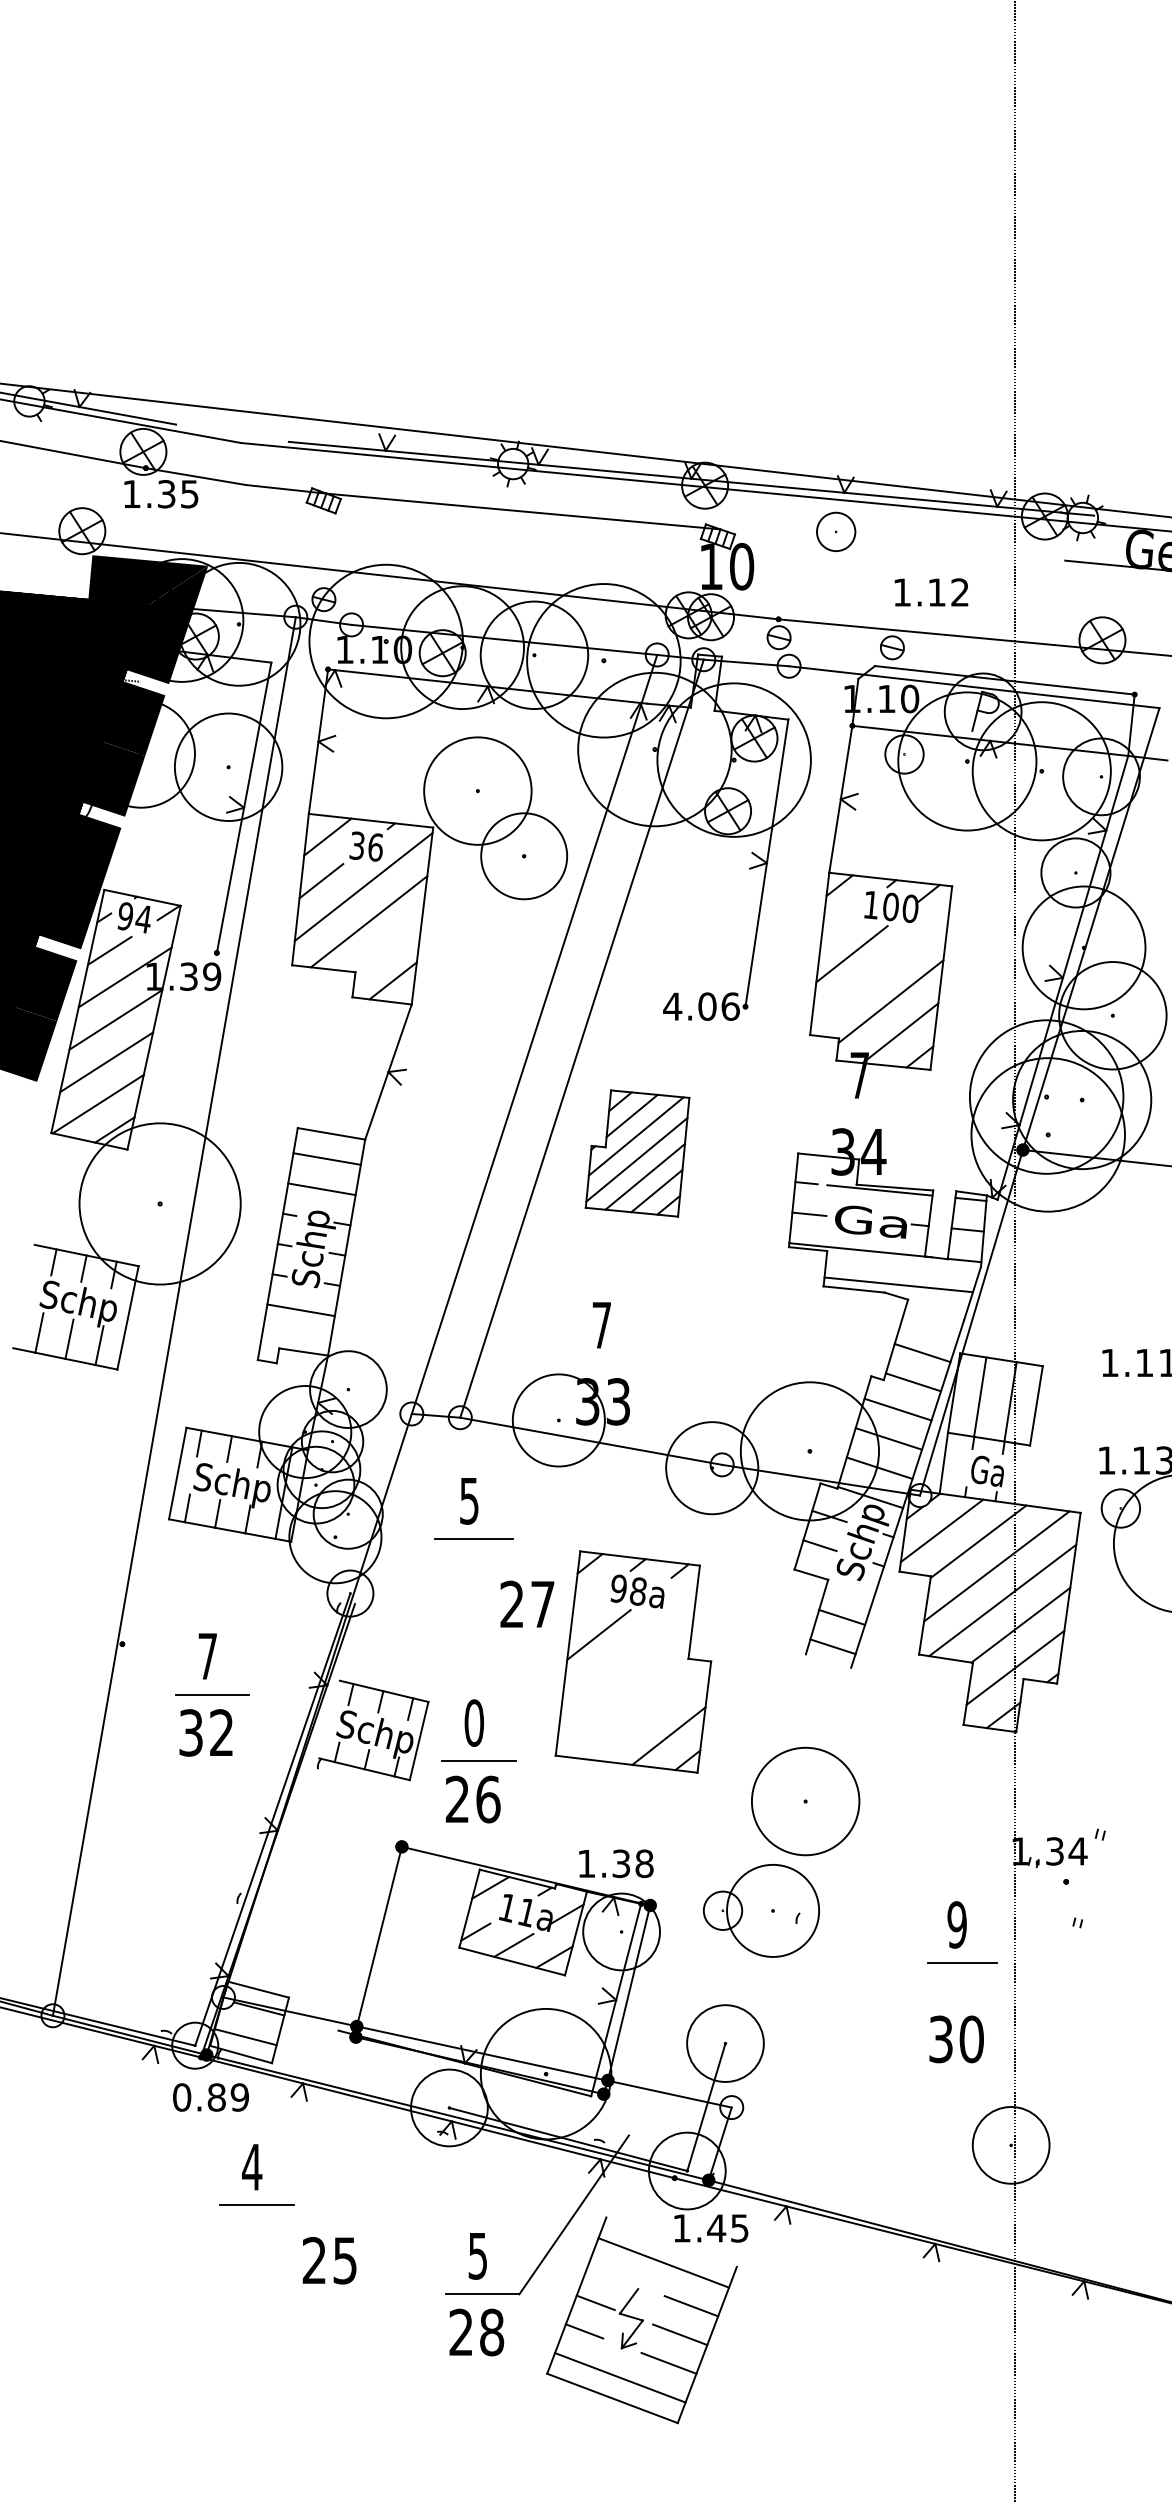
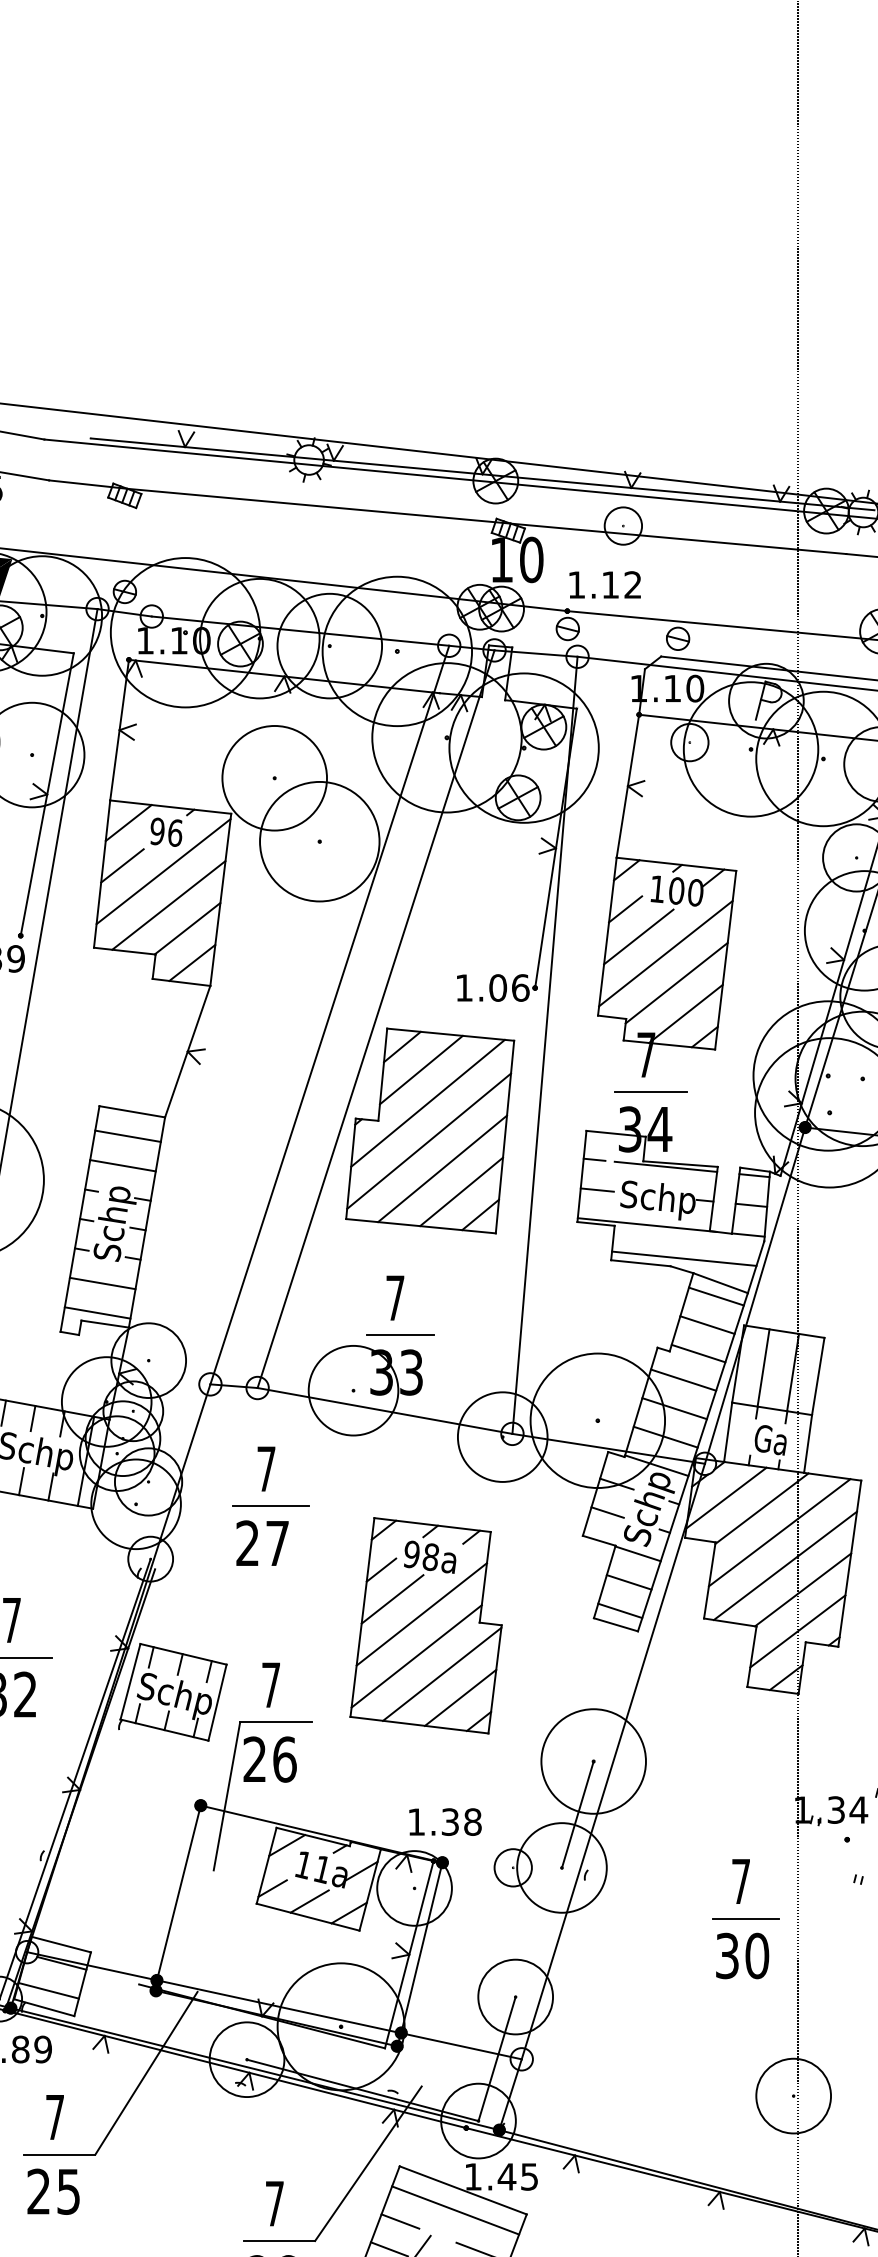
line: (892, 544) -> (678, 538), added
text: (931, 592) -> (605, 585), moved
text: (356, 845) -> (156, 831), 36 -> 96
circle: (523, 855) -> (319, 840), size x1.43
line: (838, 925) -> (625, 909), added
line: (388, 945) -> (187, 928), added
line: (879, 971) -> (665, 953), added
text: (672, 1006) -> (464, 987), 4.06 -> 1.06
line: (755, 1065) -> (544, 1045), added
line: (864, 1113) -> (650, 1091), added
part: (637, 1153) -> (430, 1130), size x1.67
text: (871, 1224) -> (657, 1200), Ga -> Schp
line: (936, 1309) -> (721, 1282), added
line: (931, 1323) -> (716, 1296), added
line: (295, 1340) -> (97, 1312), added
line: (606, 1363) -> (399, 1335), added
line: (1025, 1474) -> (807, 1443), added
text: (469, 1501) -> (266, 1469), 5 -> 7
line: (850, 1587) -> (637, 1553), added
text: (527, 1603) -> (262, 1542), moved
line: (587, 1604) -> (381, 1569), added
line: (629, 1649) -> (422, 1613), added
line: (828, 1660) -> (615, 1624), added
line: (623, 1693) -> (416, 1656), added
line: (649, 1711) -> (441, 1673), added
line: (329, 1719) -> (130, 1681), added
text: (474, 1722) -> (271, 1684), 0 -> 7
line: (825, 1801) -> (612, 1761), added
line: (428, 1837) -> (226, 1796), added
line: (789, 1855) -> (577, 1814), added
text: (616, 1863) -> (445, 1821), moved
text: (956, 1924) -> (740, 1881), 9 -> 7
text: (956, 2039) -> (742, 1956), moved
line: (345, 2121) -> (145, 2072), added
text: (252, 2167) -> (55, 2117), 4 -> 7
line: (671, 2241) -> (463, 2189), added
text: (477, 2256) -> (274, 2204), 5 -> 7
text: (329, 2260) -> (53, 2191), moved
line: (606, 2273) -> (399, 2220), added

